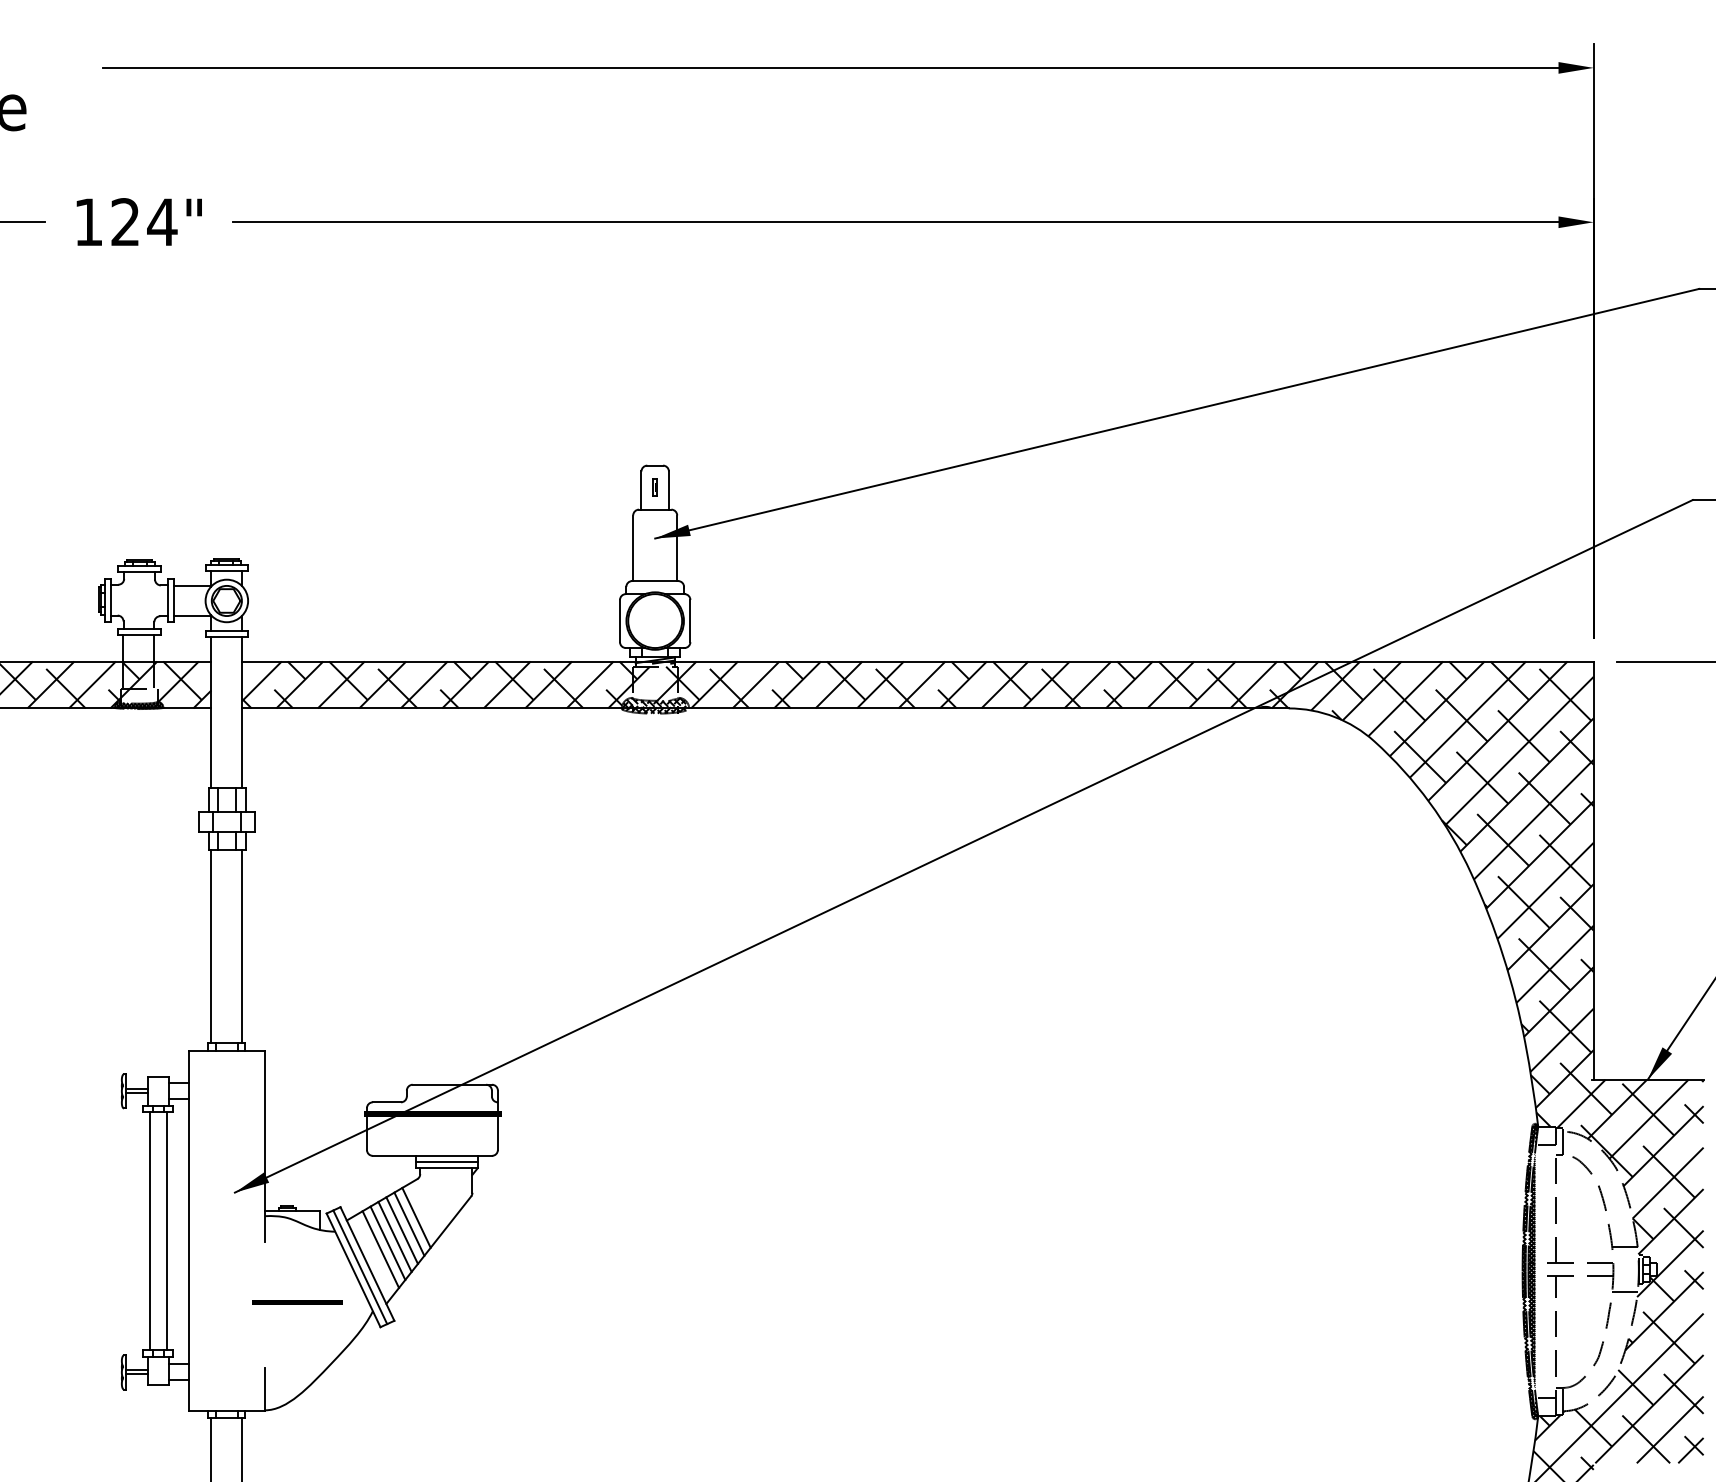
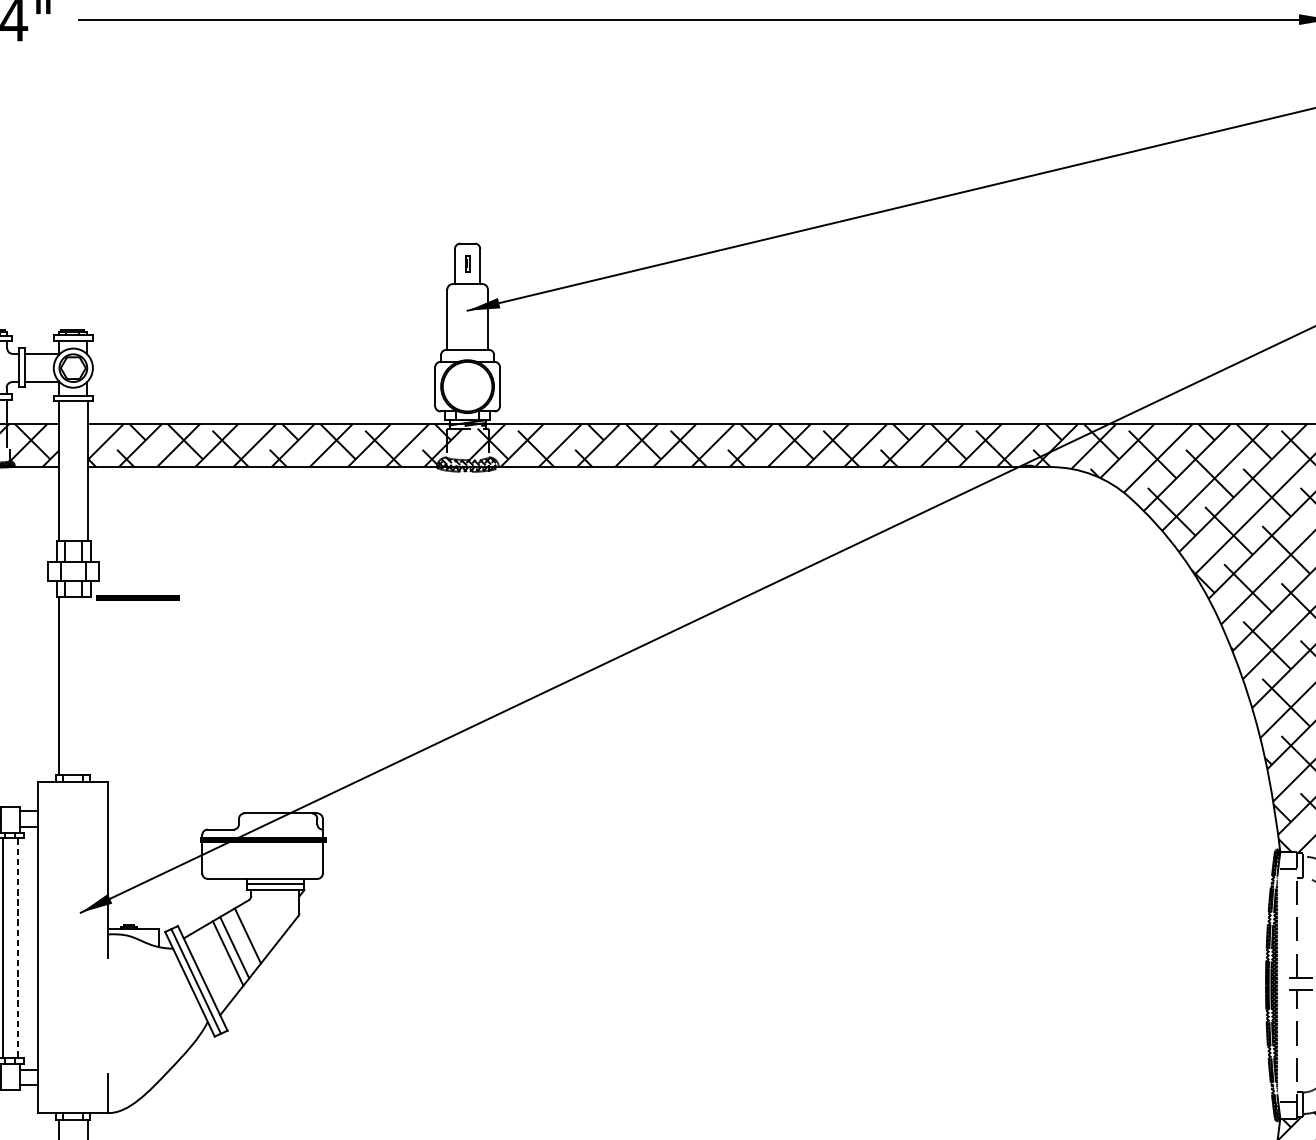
line: (242, 945) -> (87, 685), removed
line: (409, 1223) -> (241, 941), removed
line: (166, 1231) -> (17, 948), solid -> dashed
line: (387, 1242) -> (221, 958), removed
line: (380, 1249) -> (214, 965), removed
line: (297, 1302) -> (138, 597), moved

